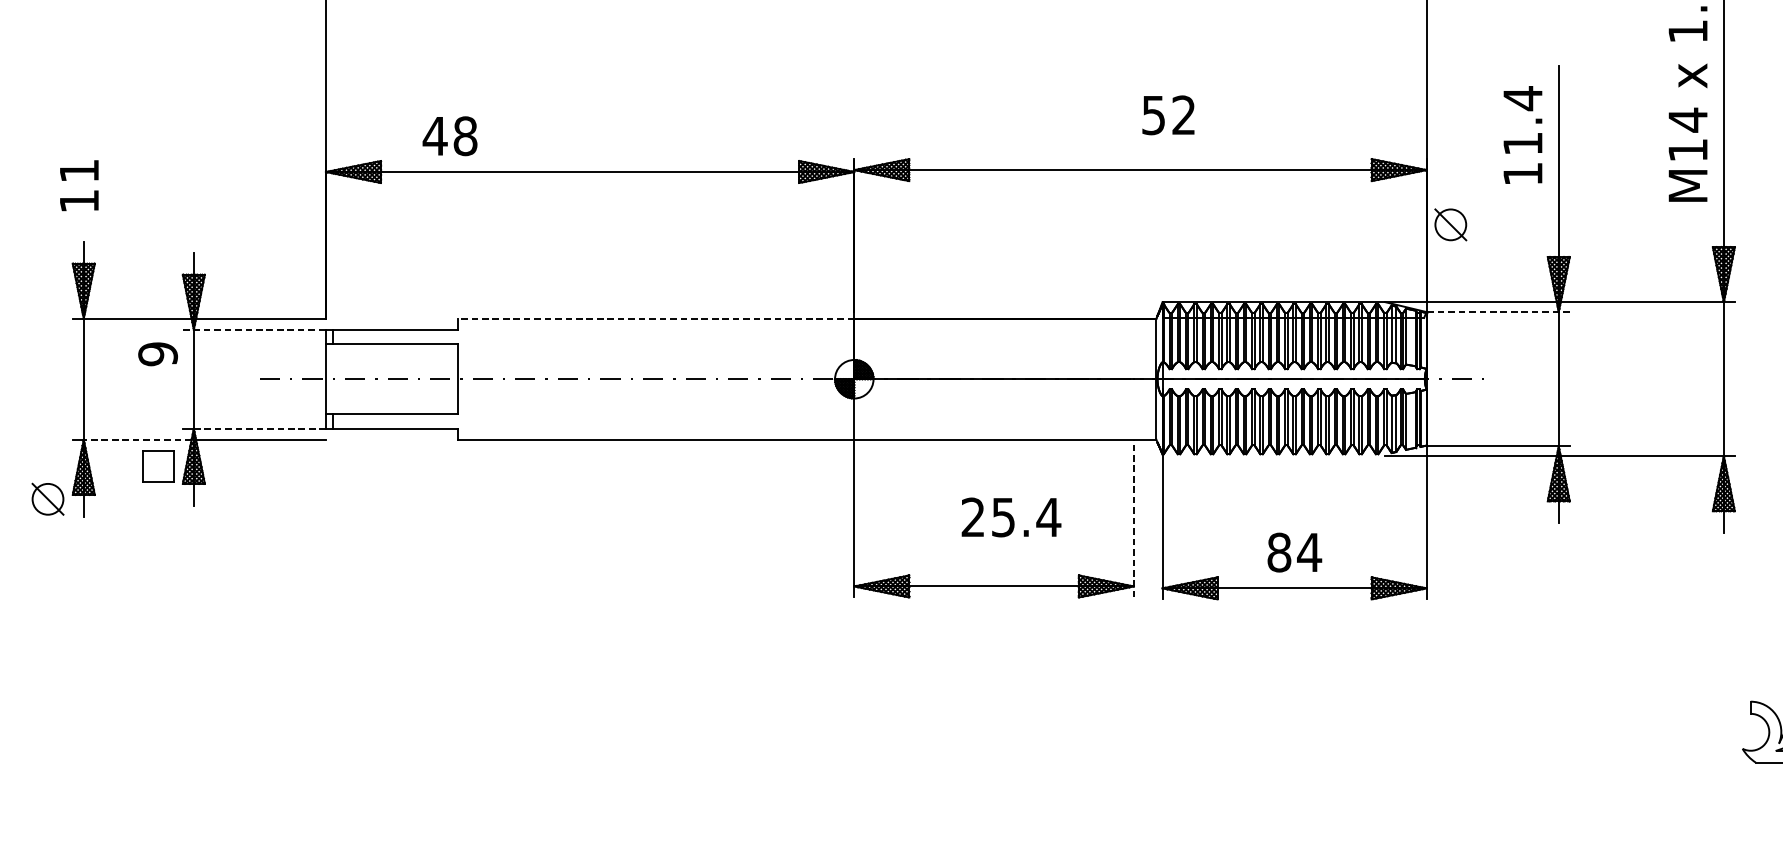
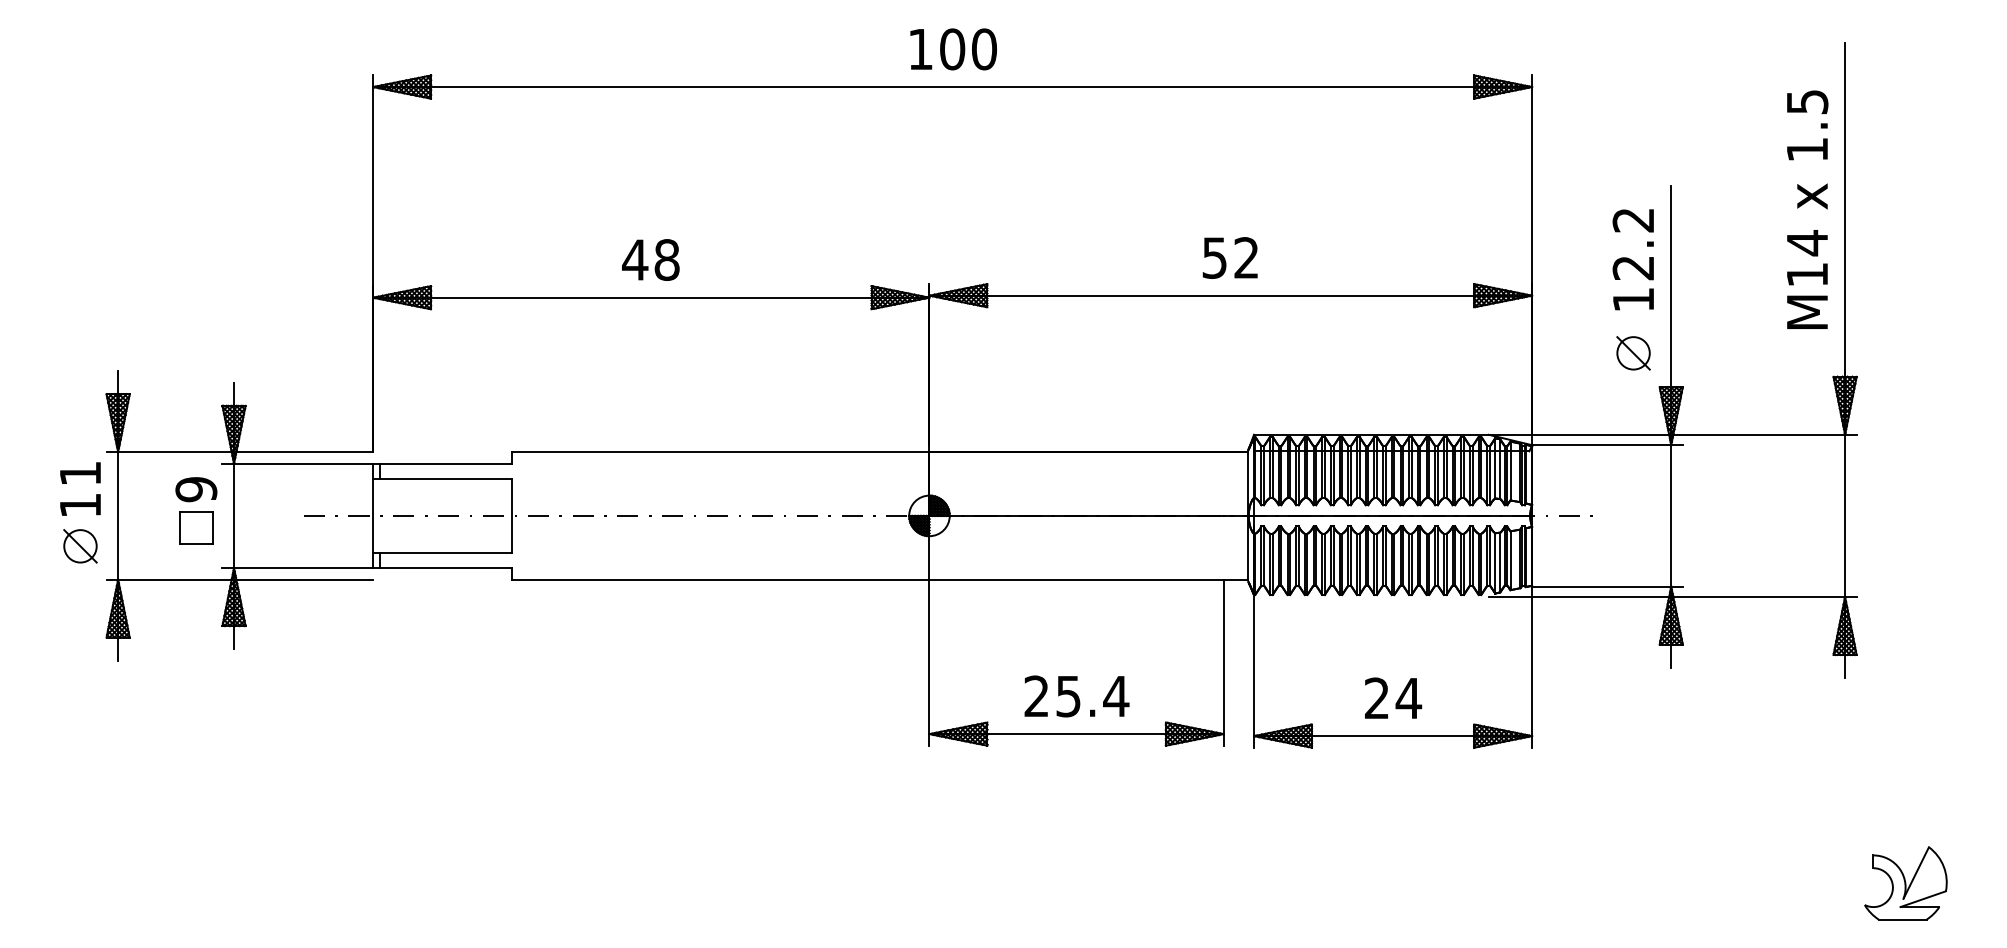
text: (1167, 114) -> (1229, 257), moved
text: (1521, 120) -> (1632, 243), 11.4 -> 12.2
text: (449, 135) -> (650, 259), moved
text: (79, 185) -> (80, 488), moved
part: (1450, 225) -> (1633, 353), moved
line: (1498, 312) -> (1607, 445), dashed -> solid
line: (655, 319) -> (720, 452), dashed -> solid
line: (255, 329) -> (298, 463), dashed -> solid
line: (259, 429) -> (303, 568), dashed -> solid
line: (137, 439) -> (174, 579), dashed -> solid
part: (158, 466) -> (196, 527), moved
part: (48, 499) -> (80, 546), moved
text: (1011, 517) -> (1076, 696), moved
line: (1133, 518) -> (1223, 662), dashed -> solid
text: (1278, 552) -> (1376, 698), 84 -> 24

